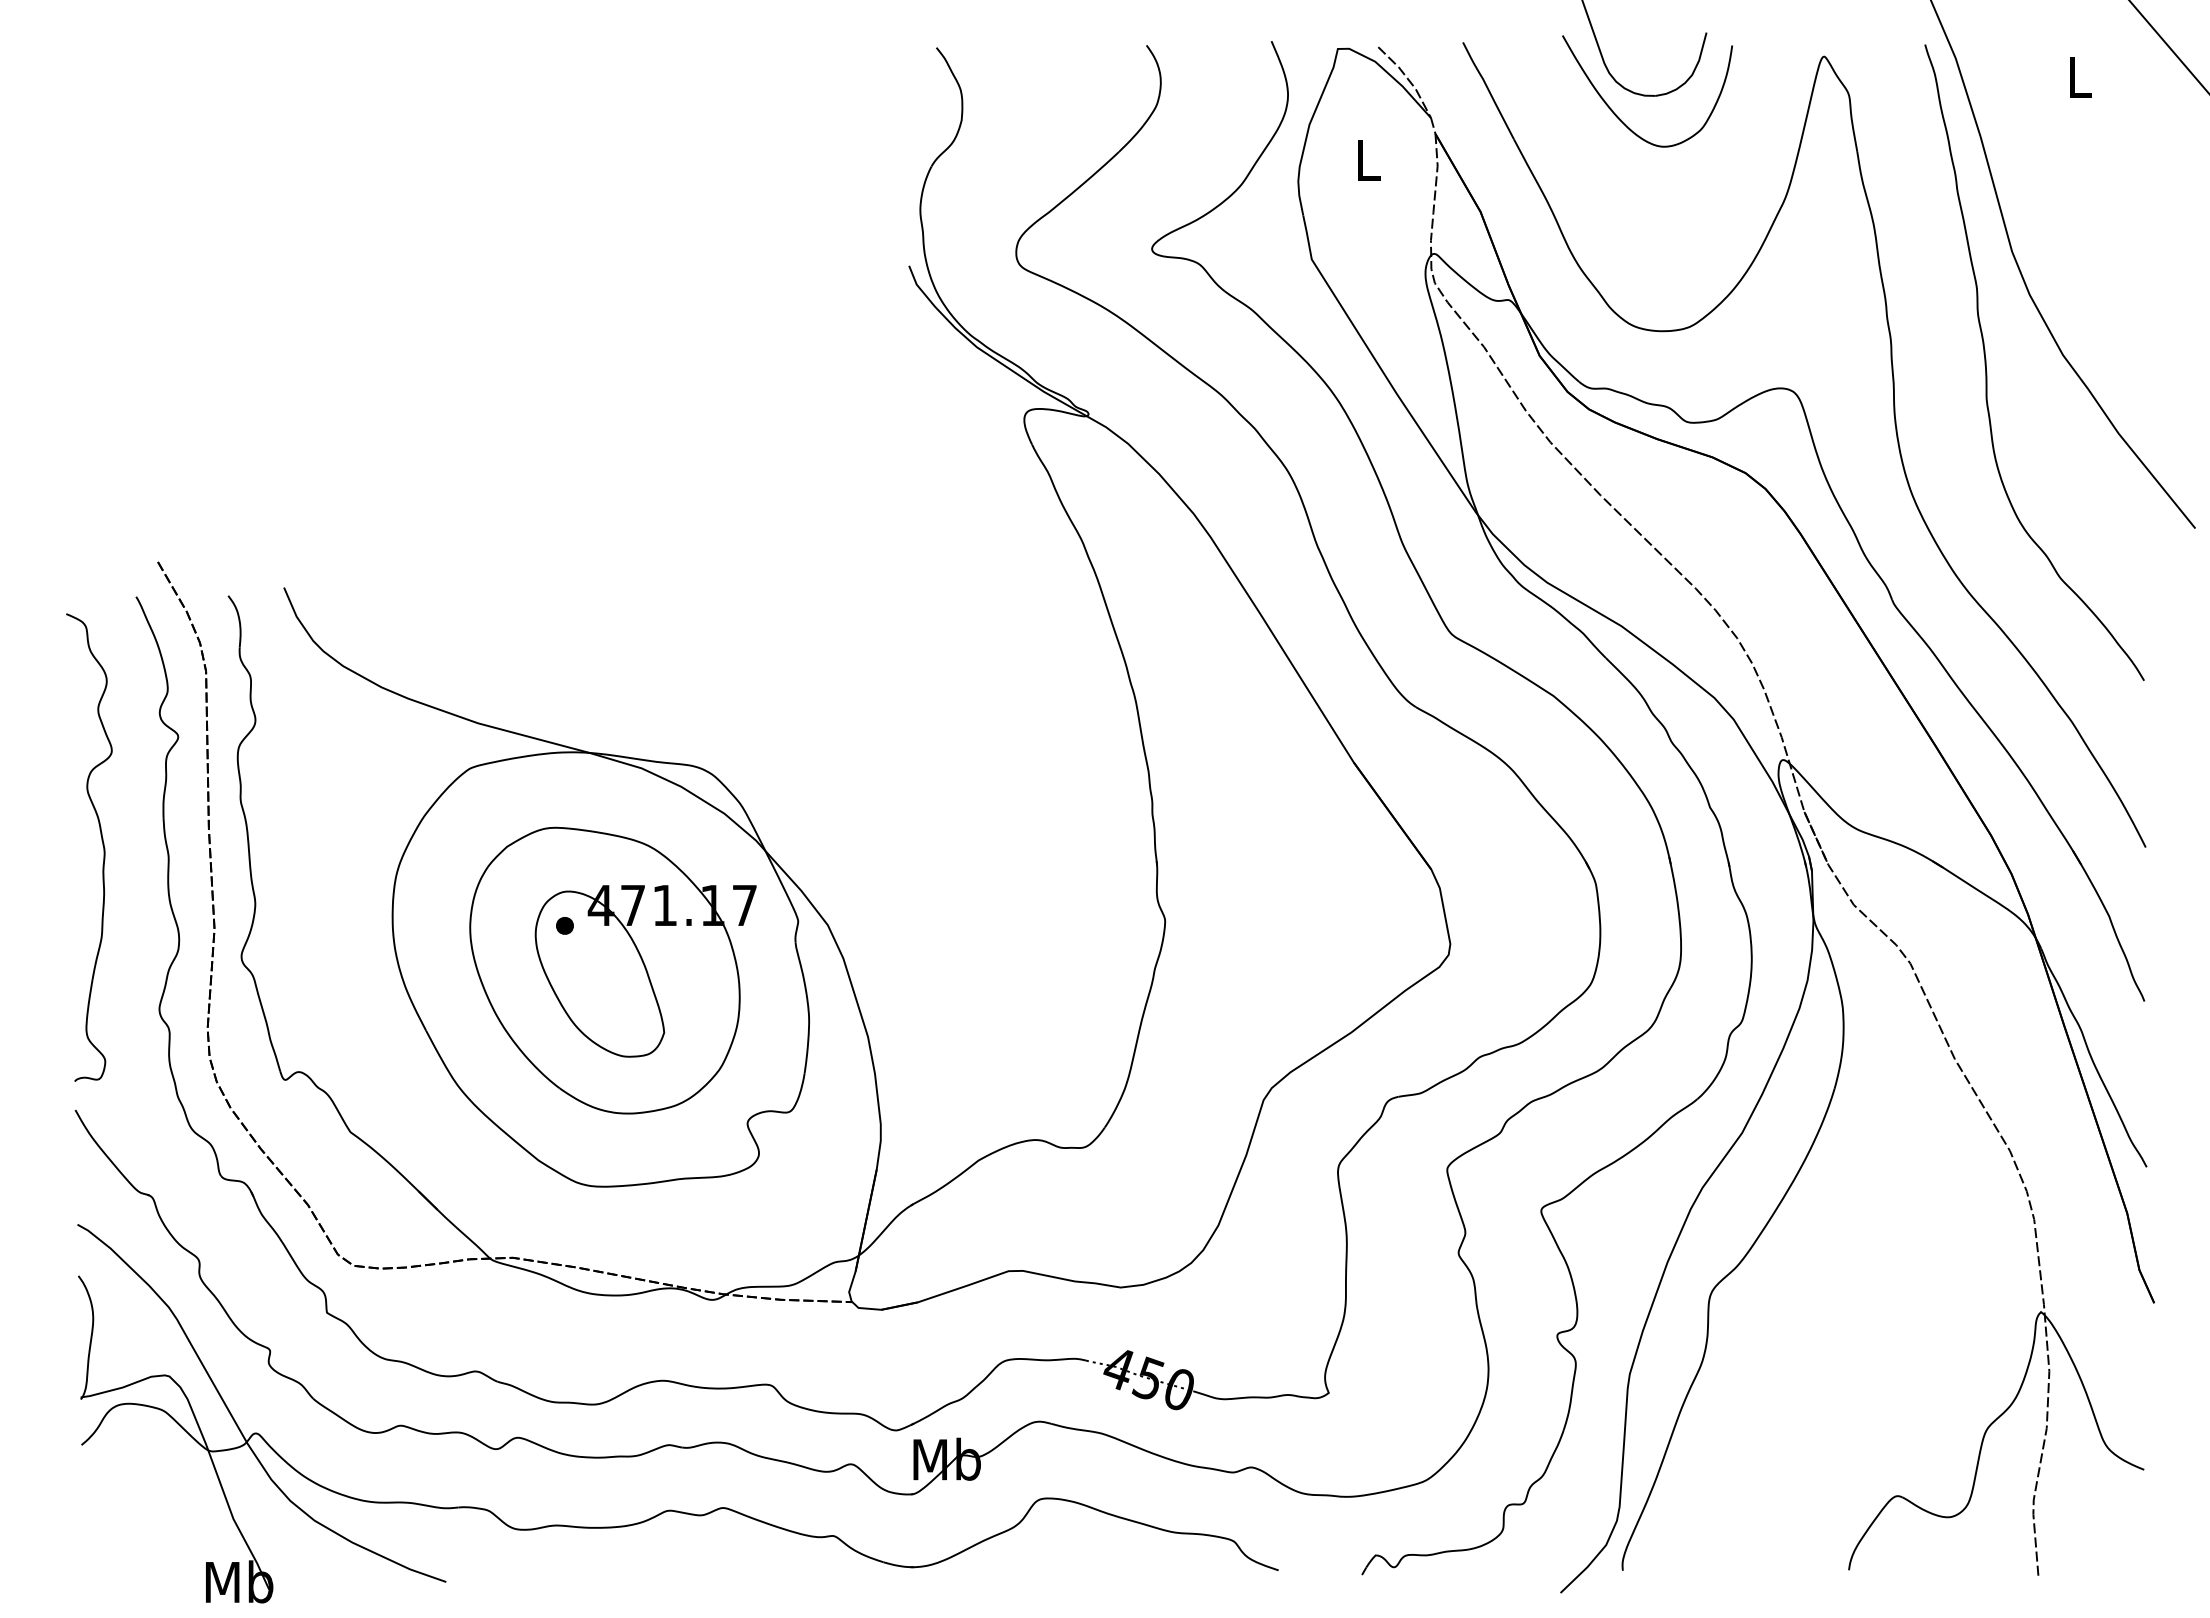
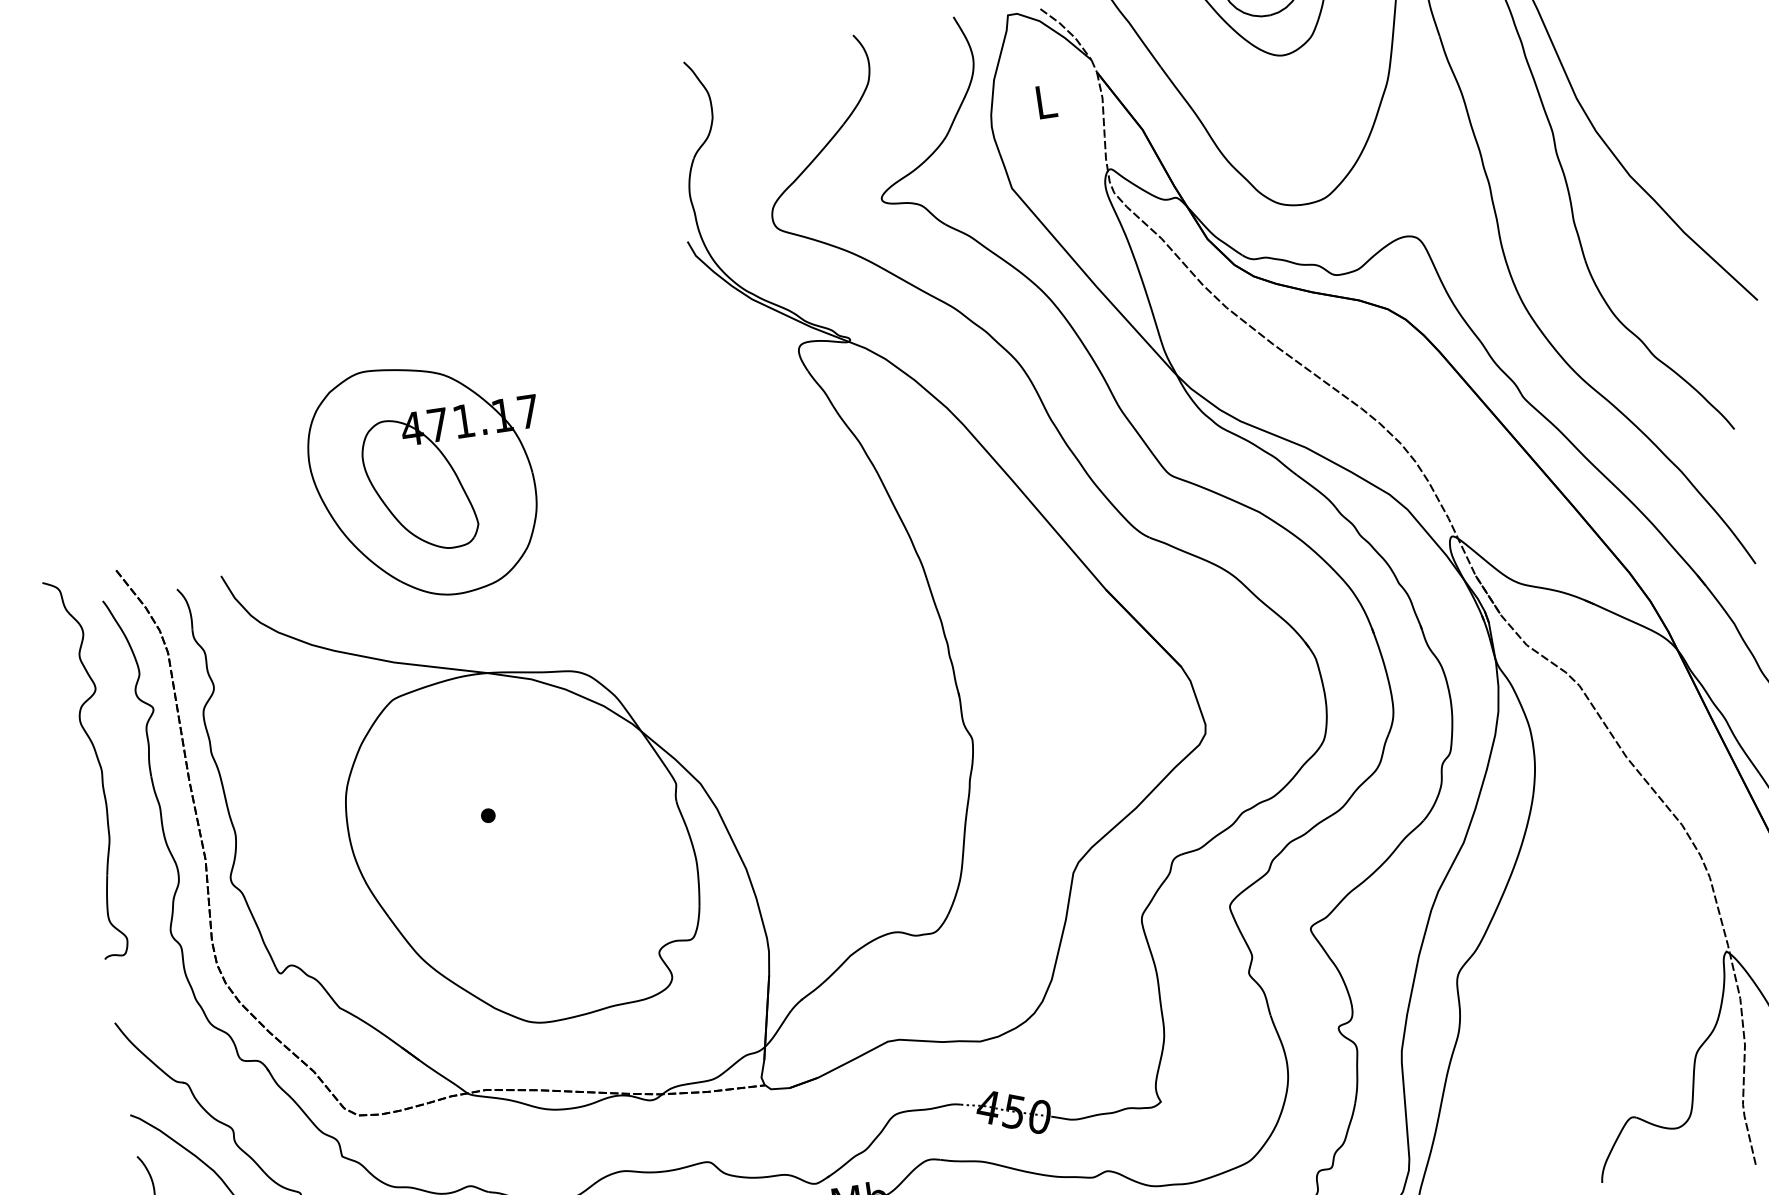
part: (102, 845) -> (99, 765), moved
part: (612, 970) -> (429, 479), moved

